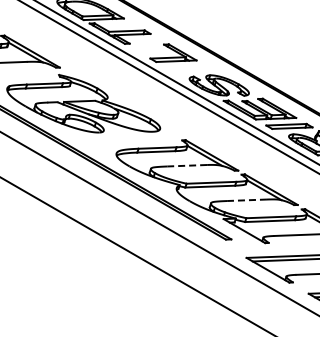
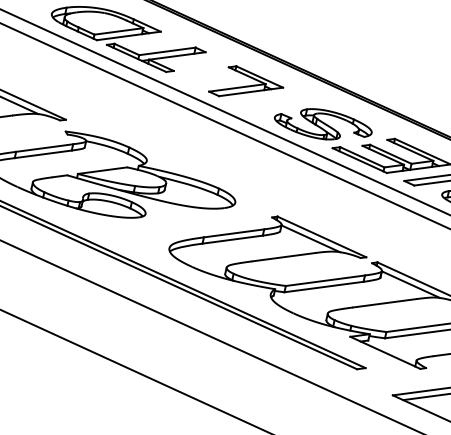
line: (187, 165) -> (284, 256), dashed -> solid
line: (247, 200) -> (385, 303), dashed -> solid

